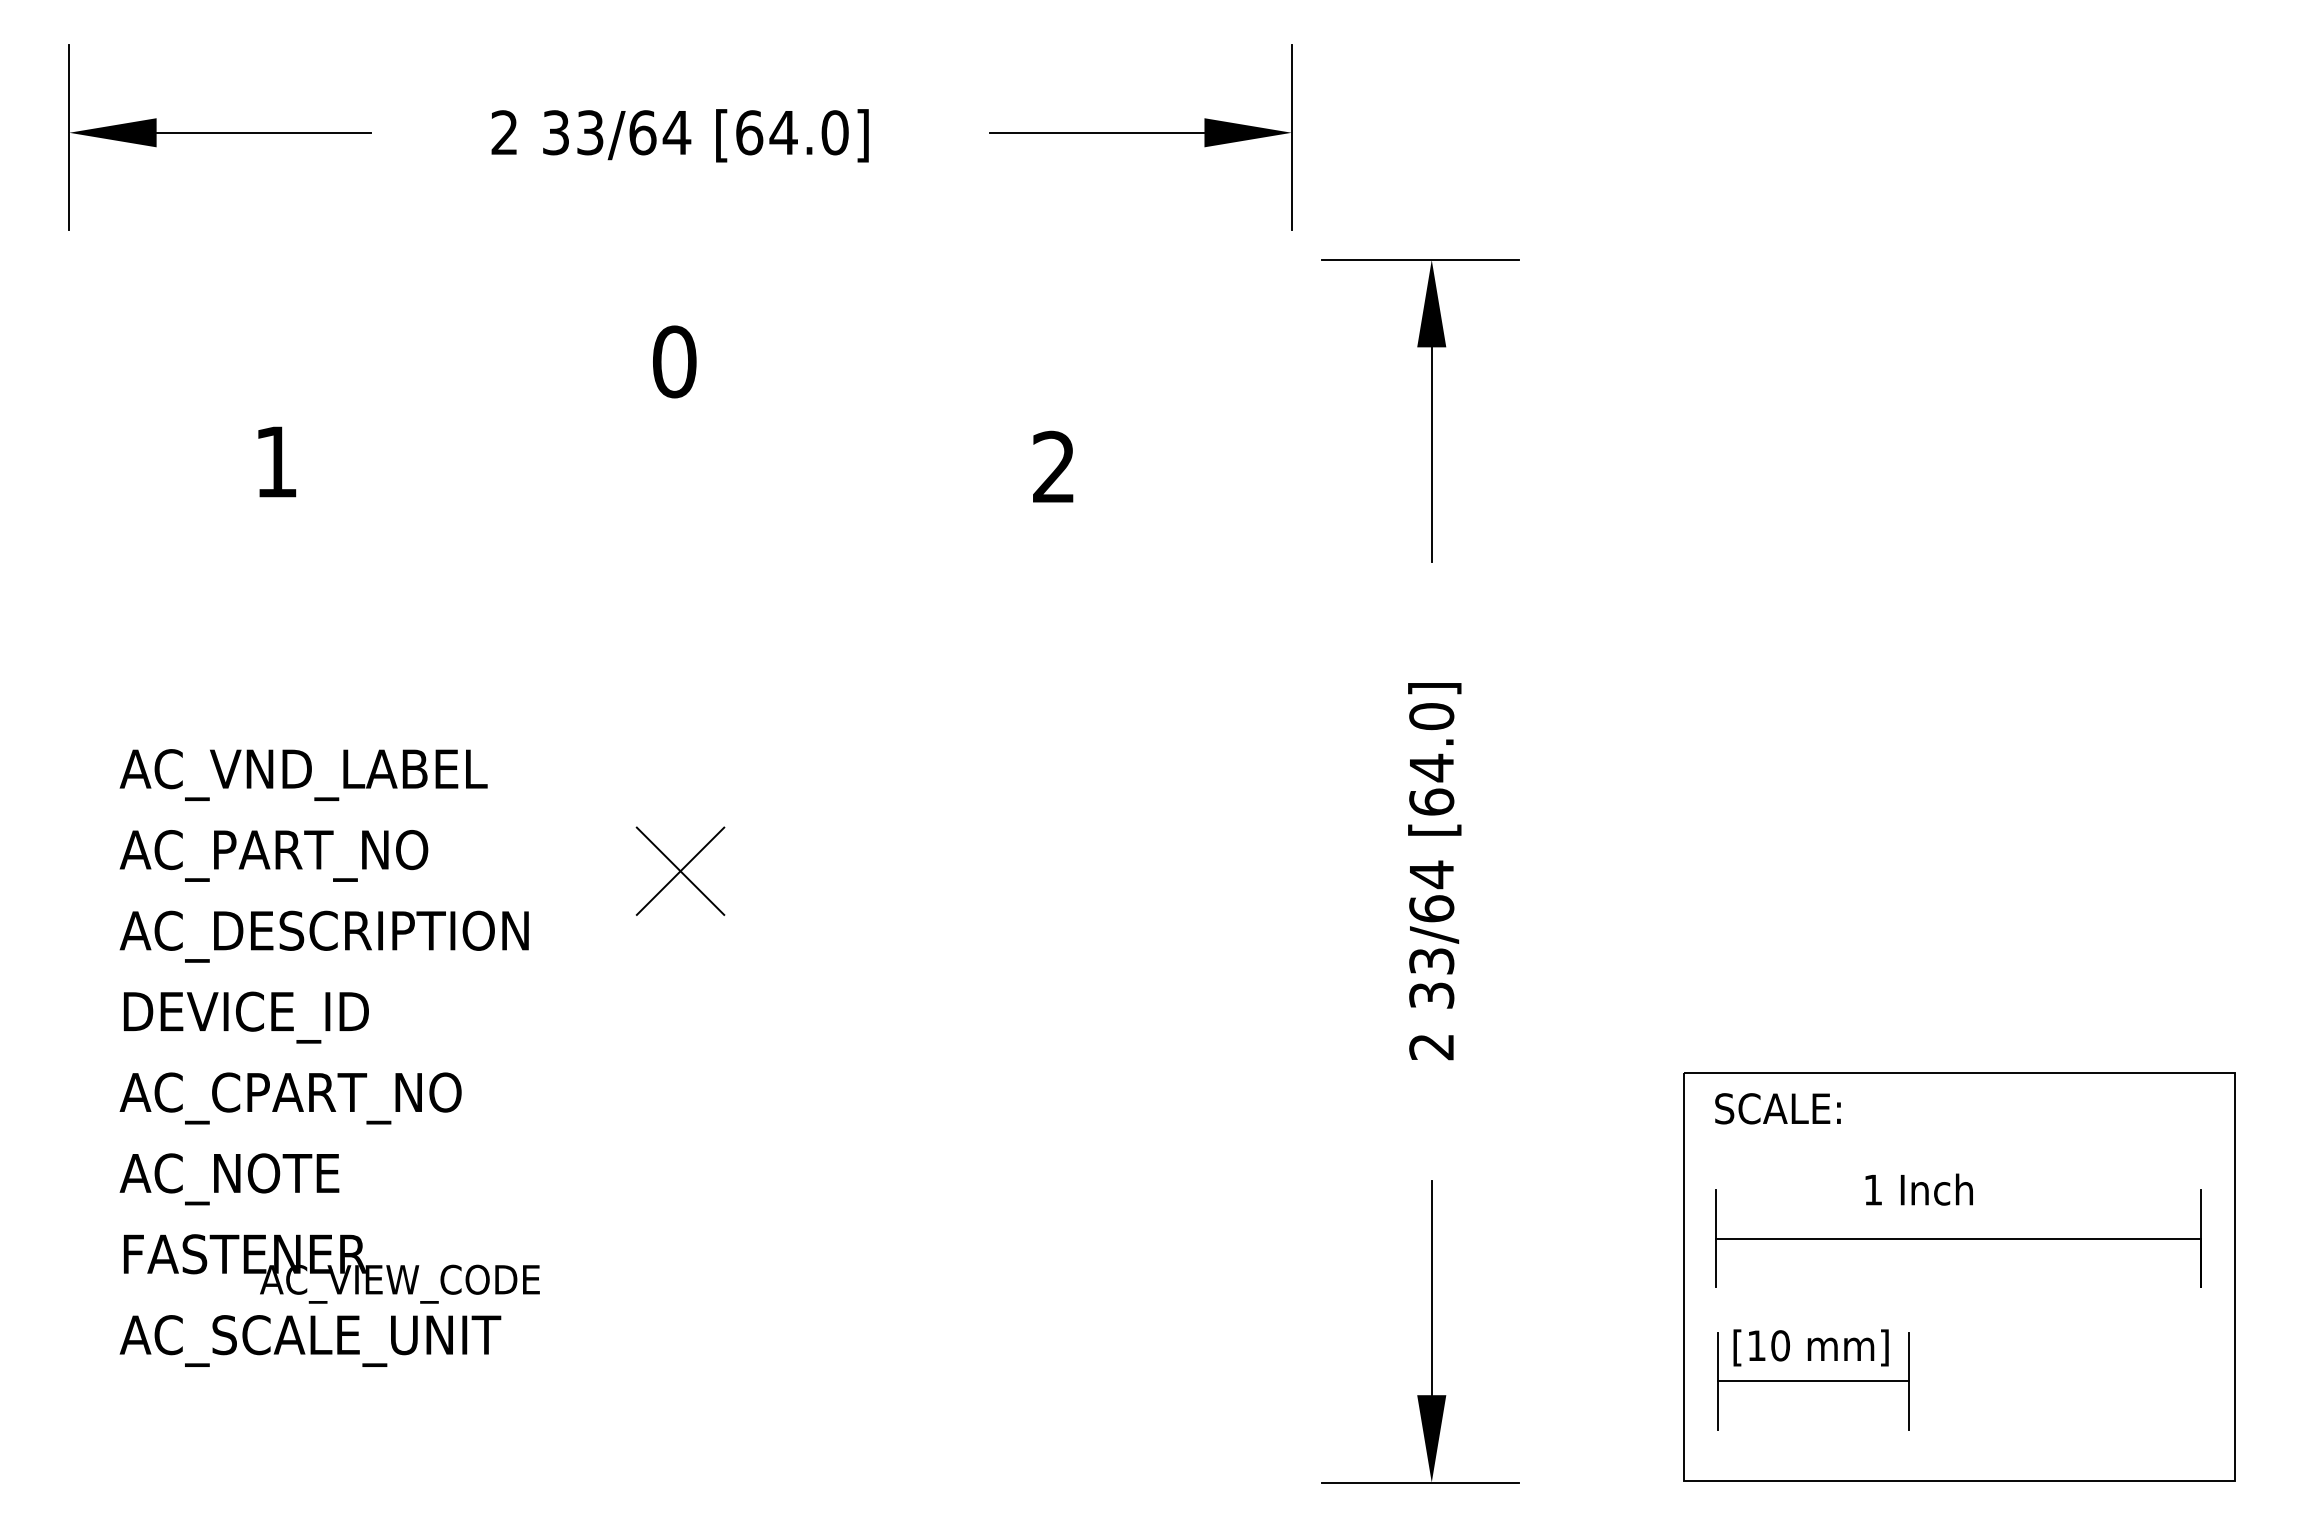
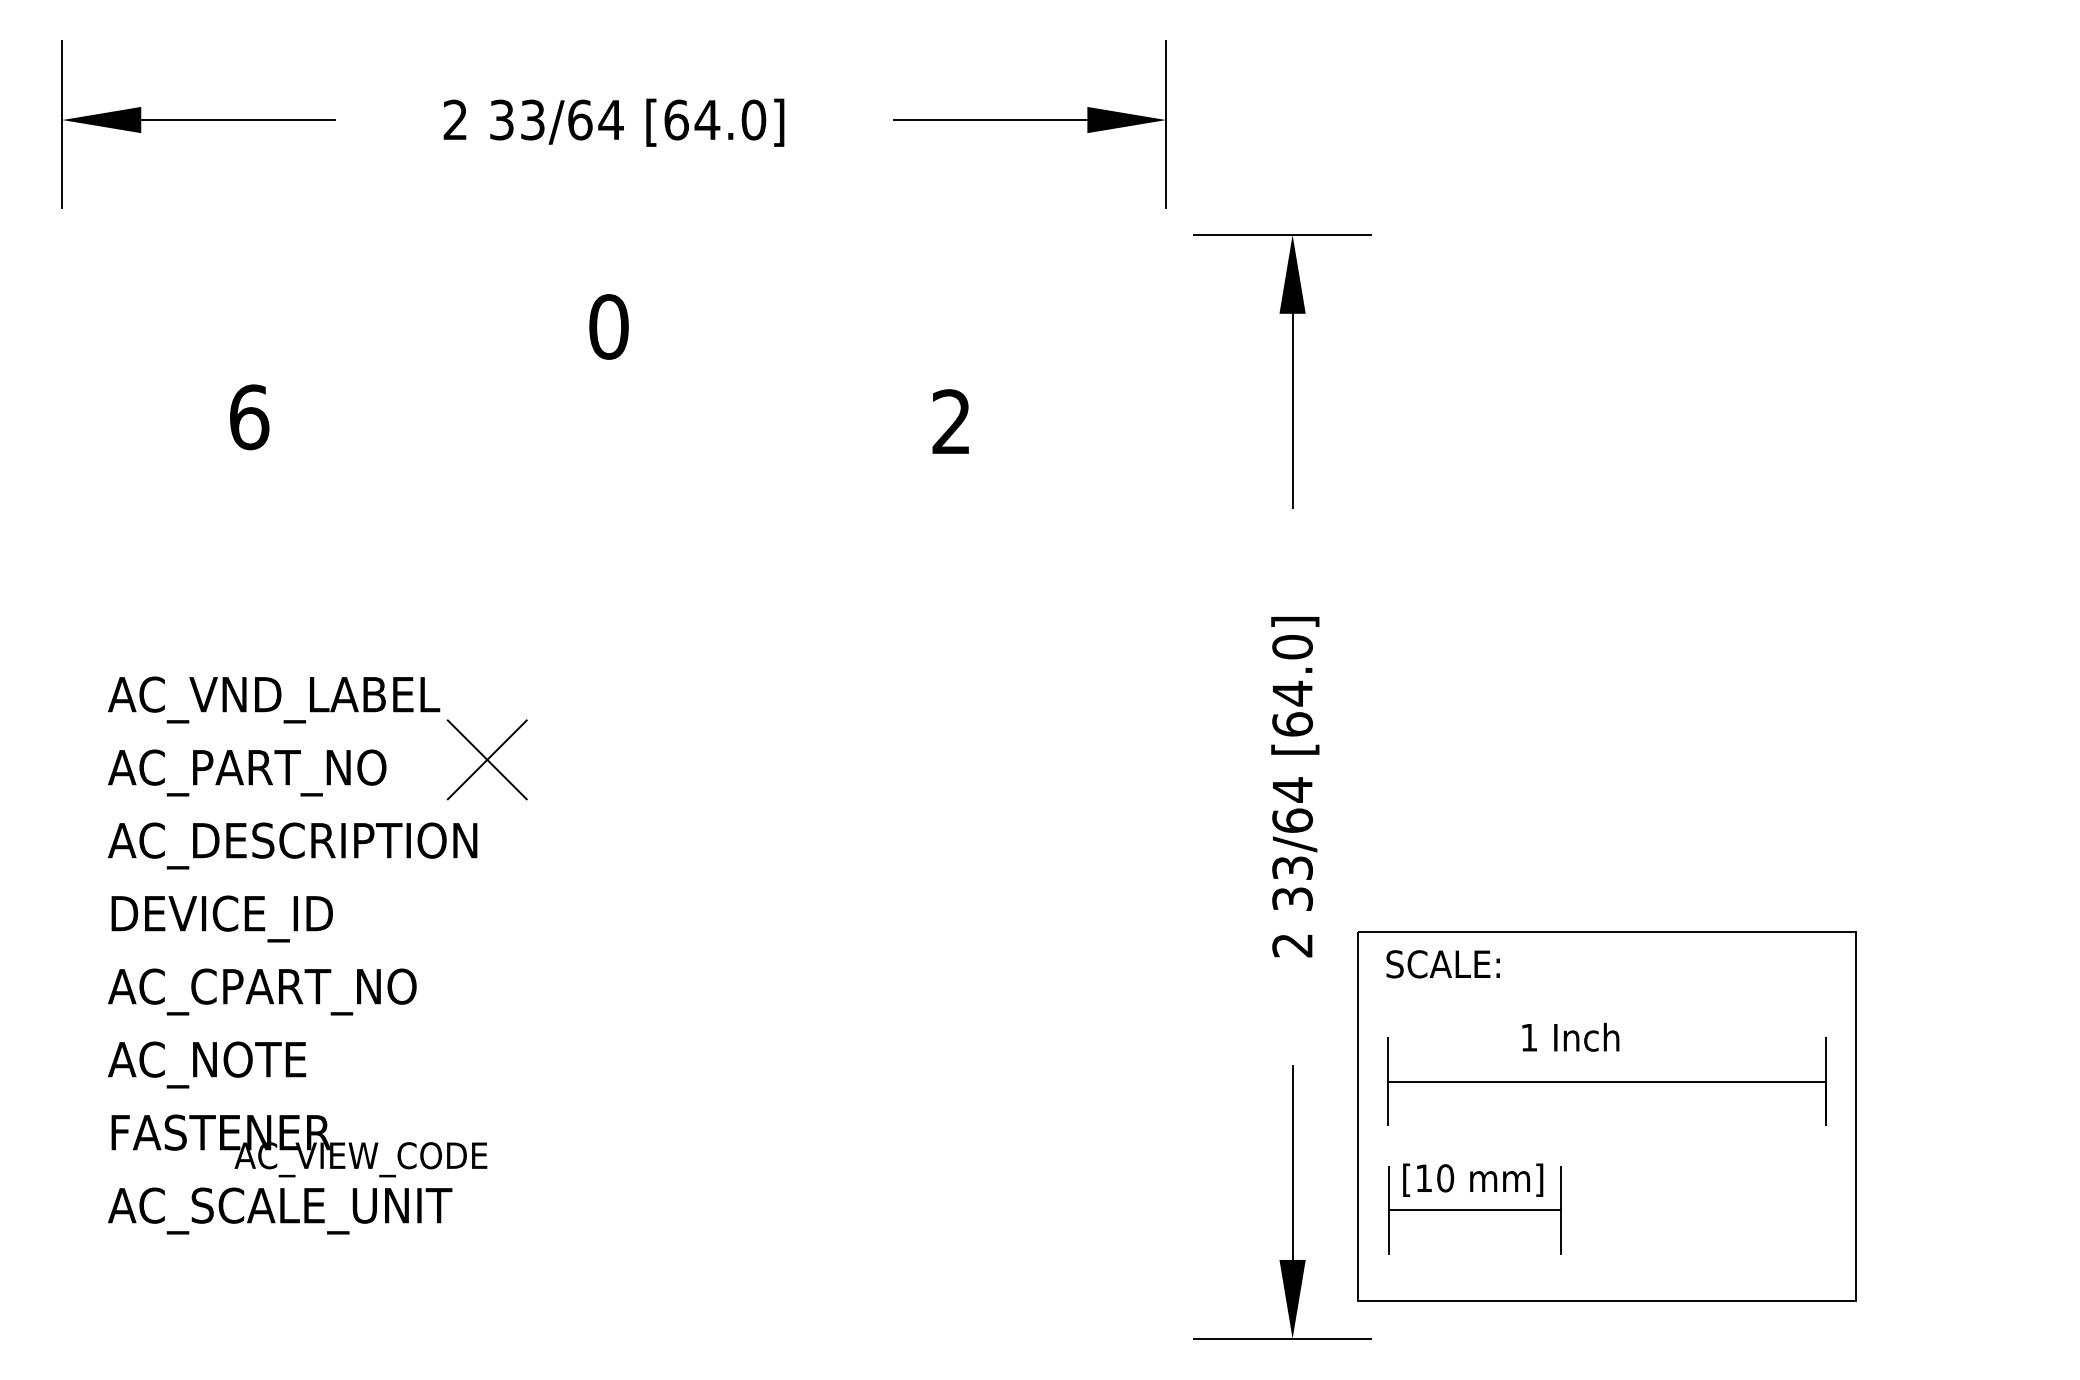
text: (276, 462) -> (249, 417), 1 -> 6
part: (679, 870) -> (486, 759), moved
part: (1958, 1277) -> (1606, 1116), moved

